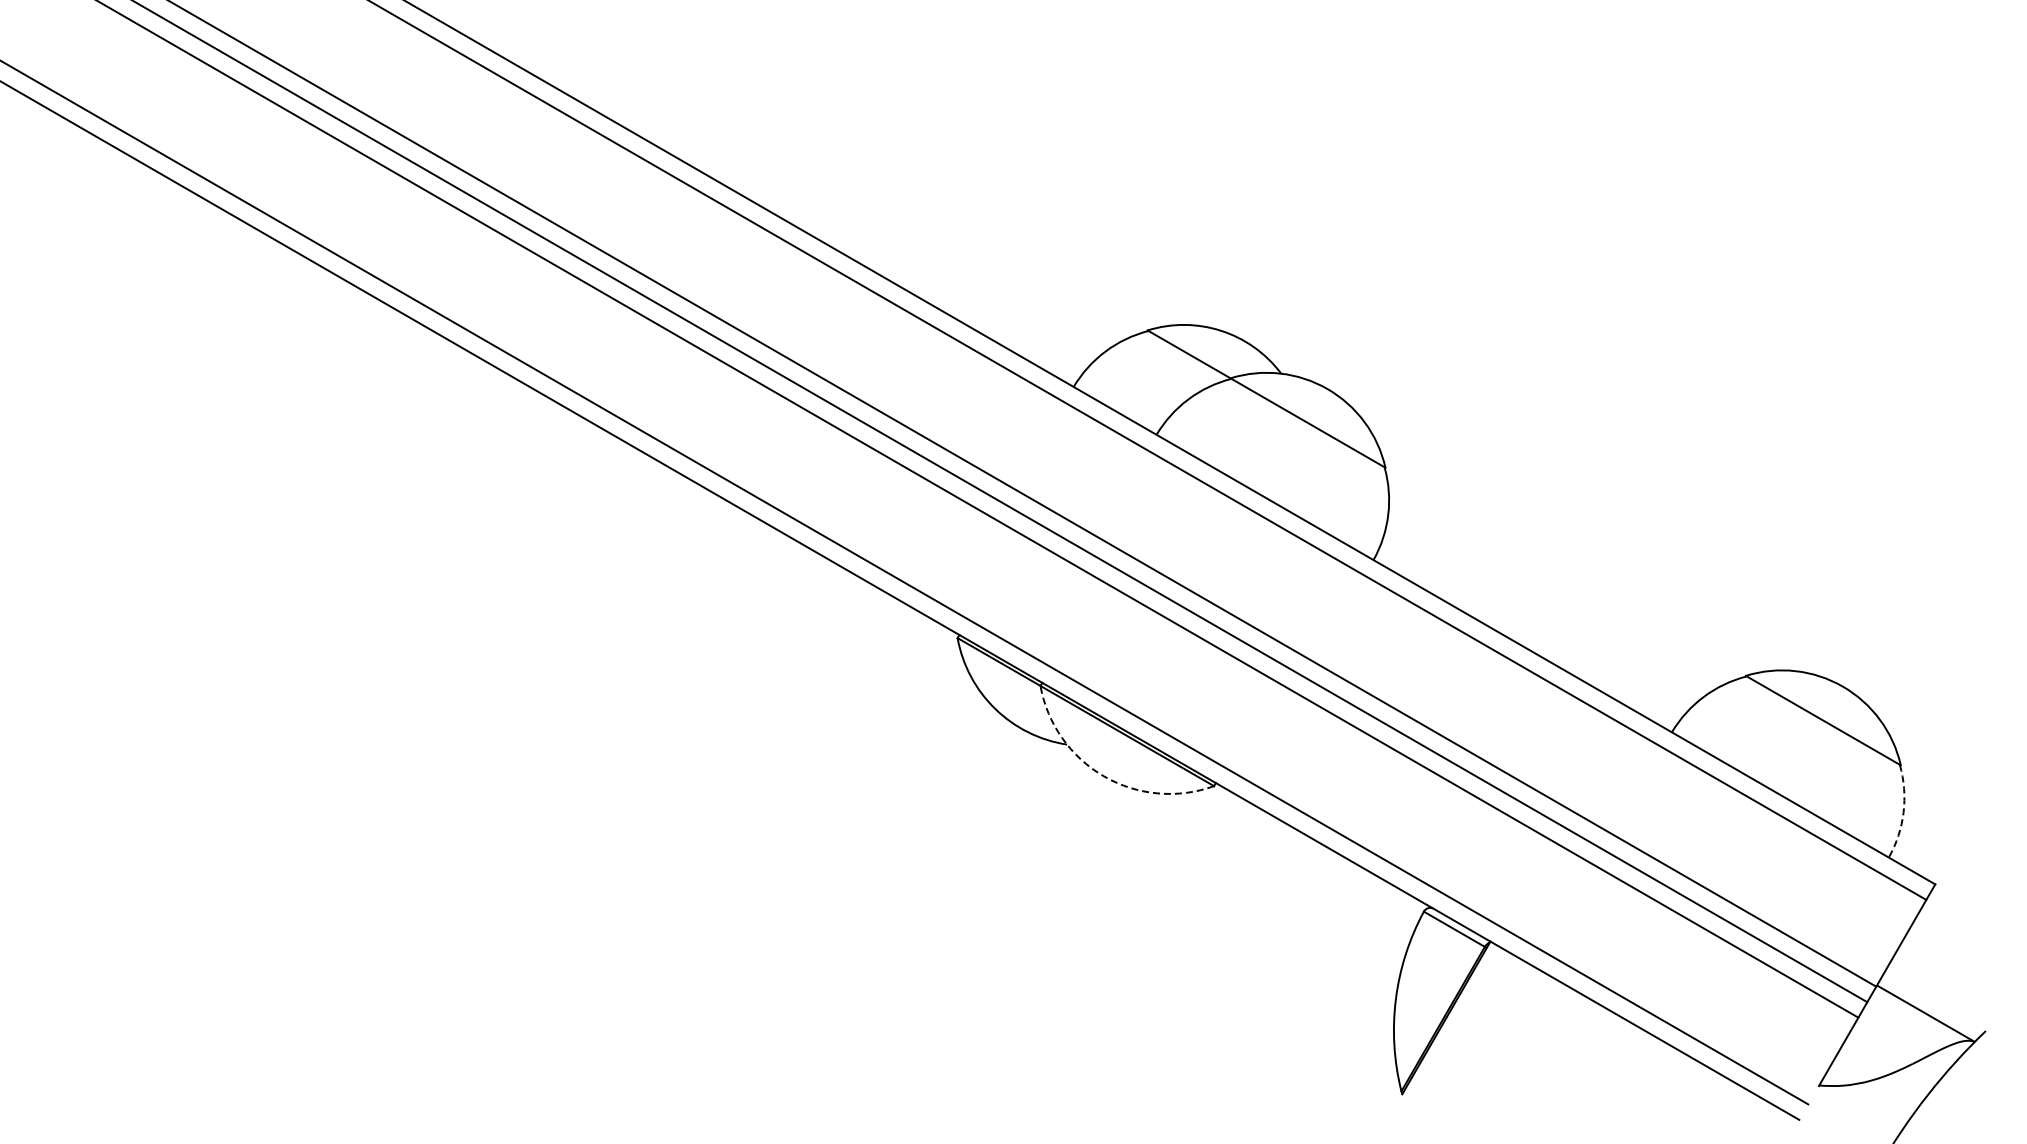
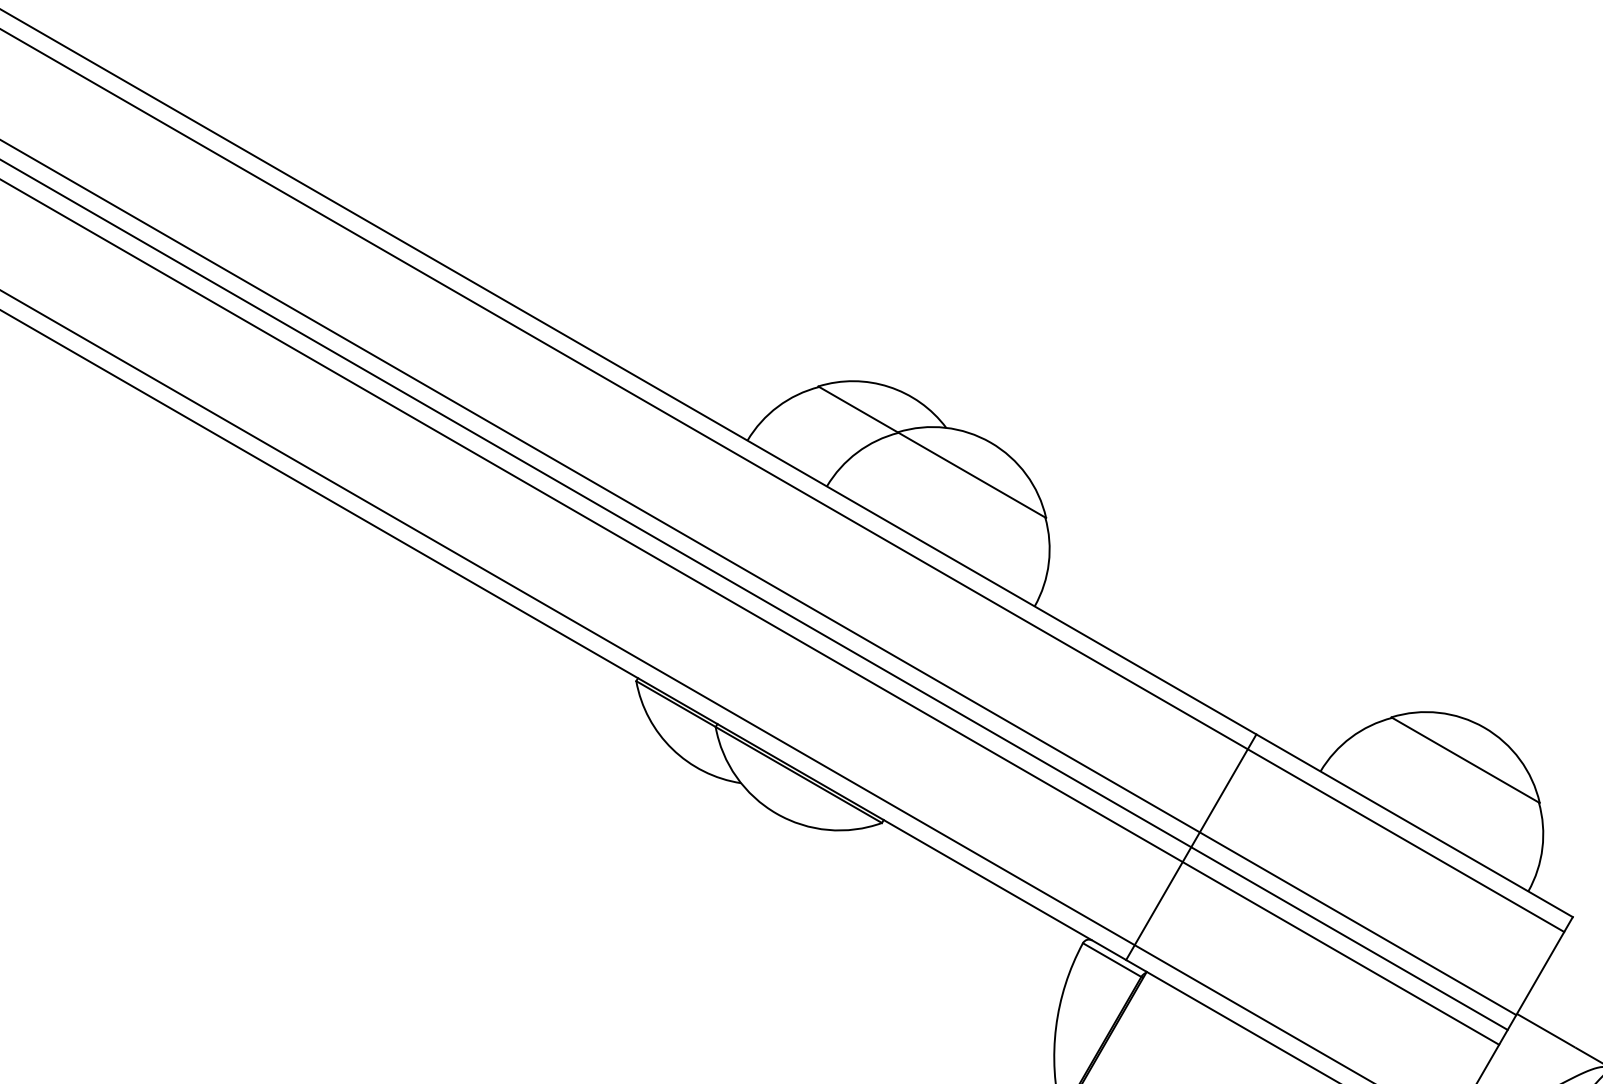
arc: (1104, 776) -> (777, 813), dashed -> solid
line: (1536, 811) -> (1190, 847), added
arc: (1903, 812) -> (1542, 848), dashed -> solid

